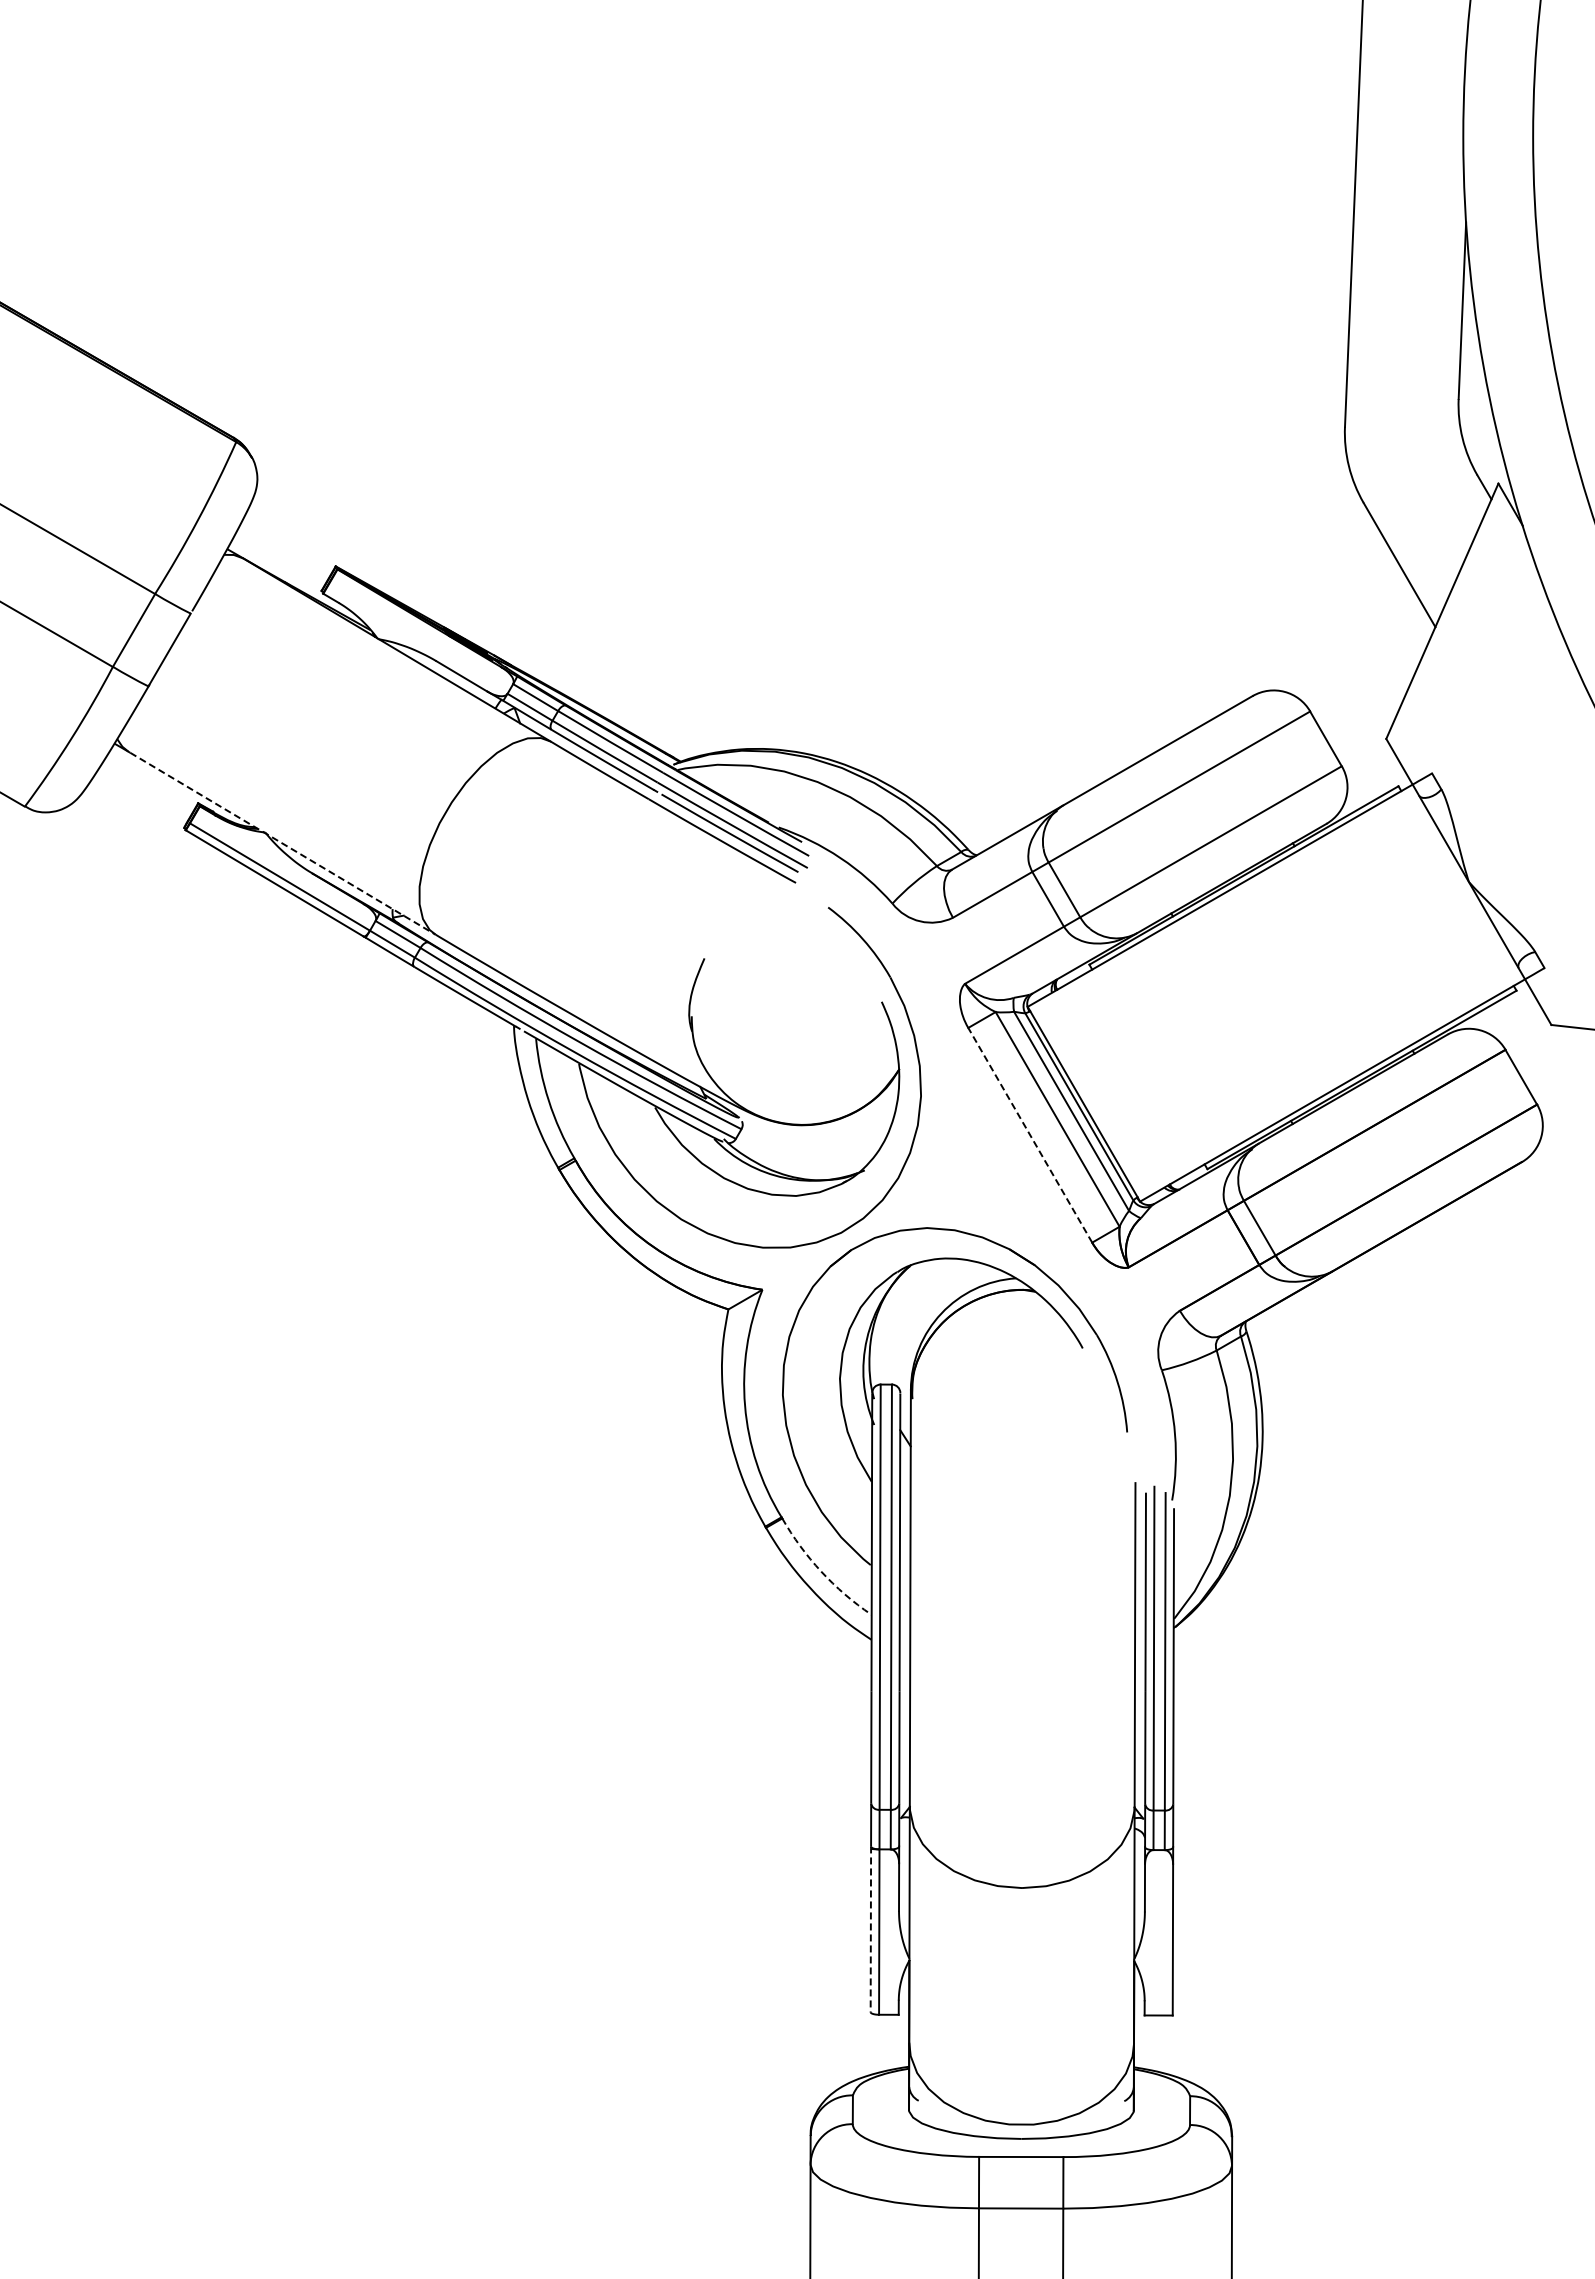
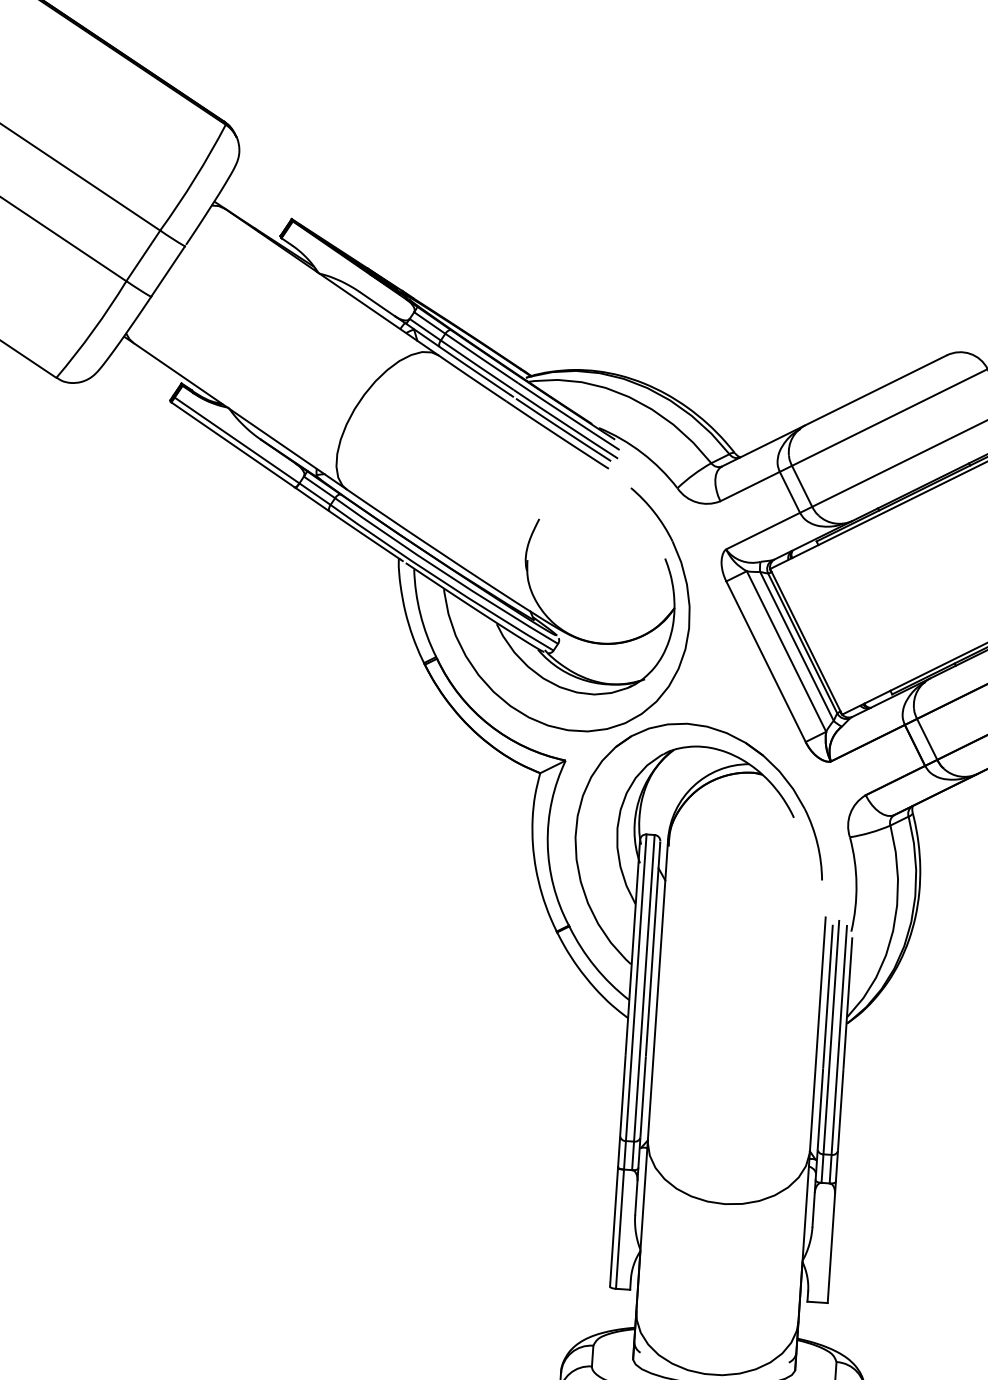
line: (282, 843) -> (240, 416), dashed -> solid
line: (1030, 1135) -> (766, 661), dashed -> solid
arc: (821, 1571) -> (595, 966), dashed -> solid
line: (870, 1929) -> (613, 1226), dashed -> solid

